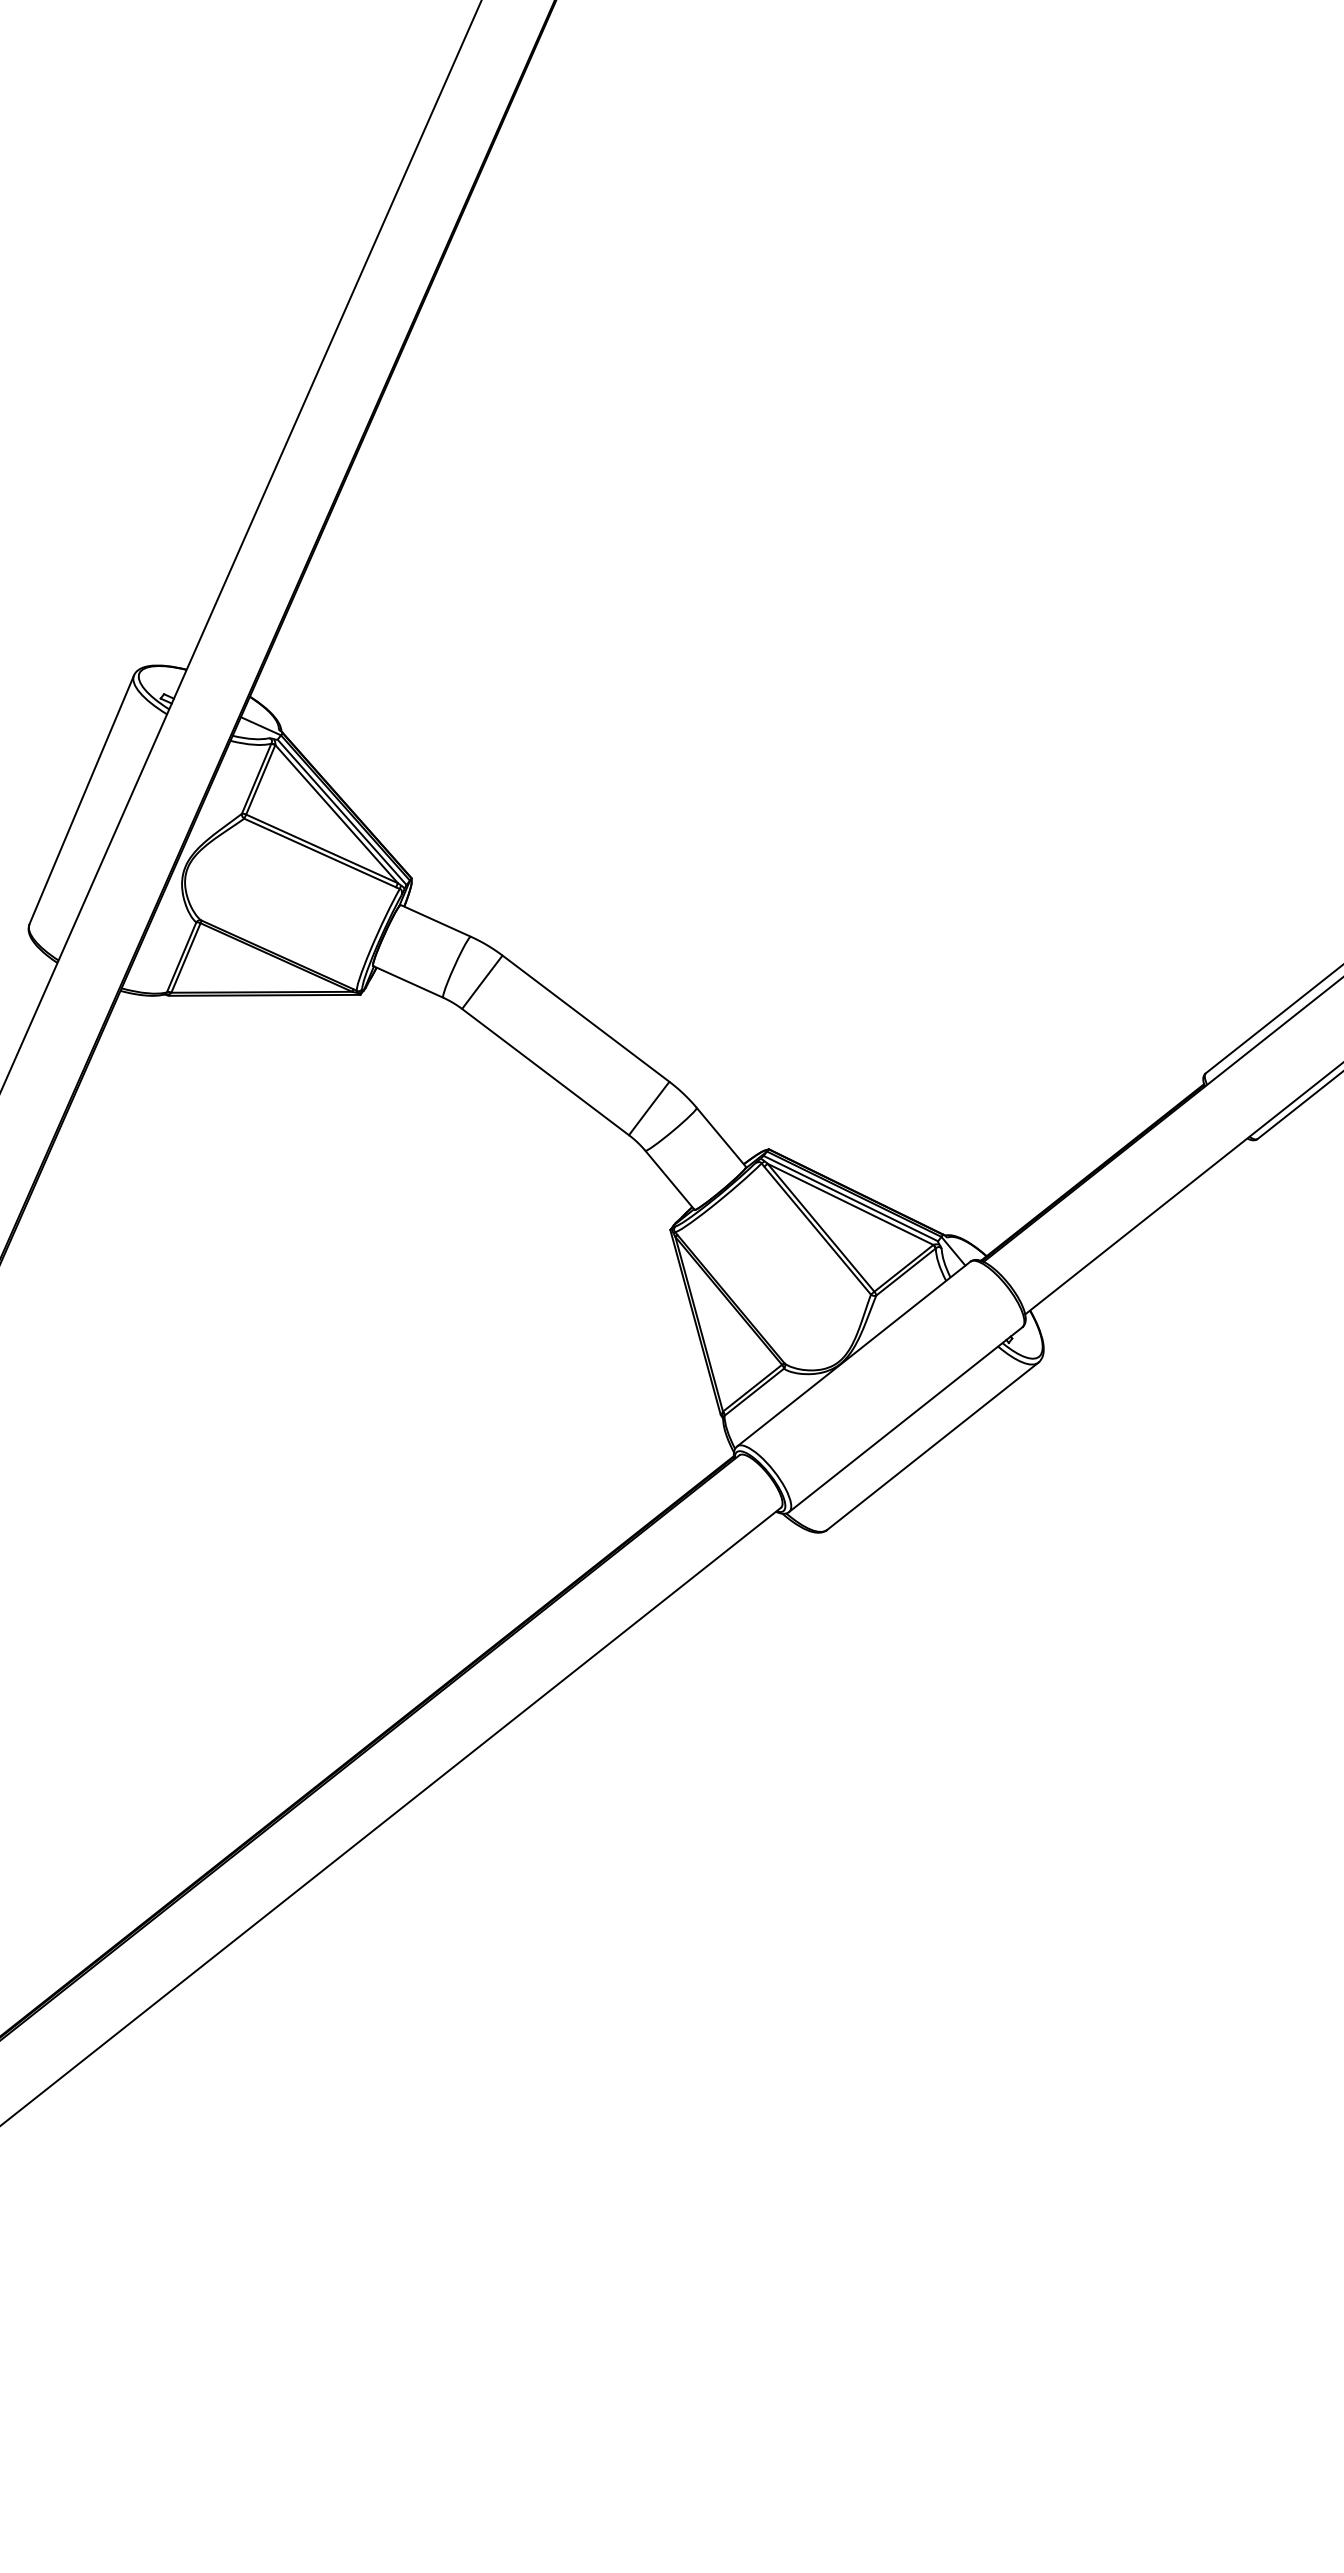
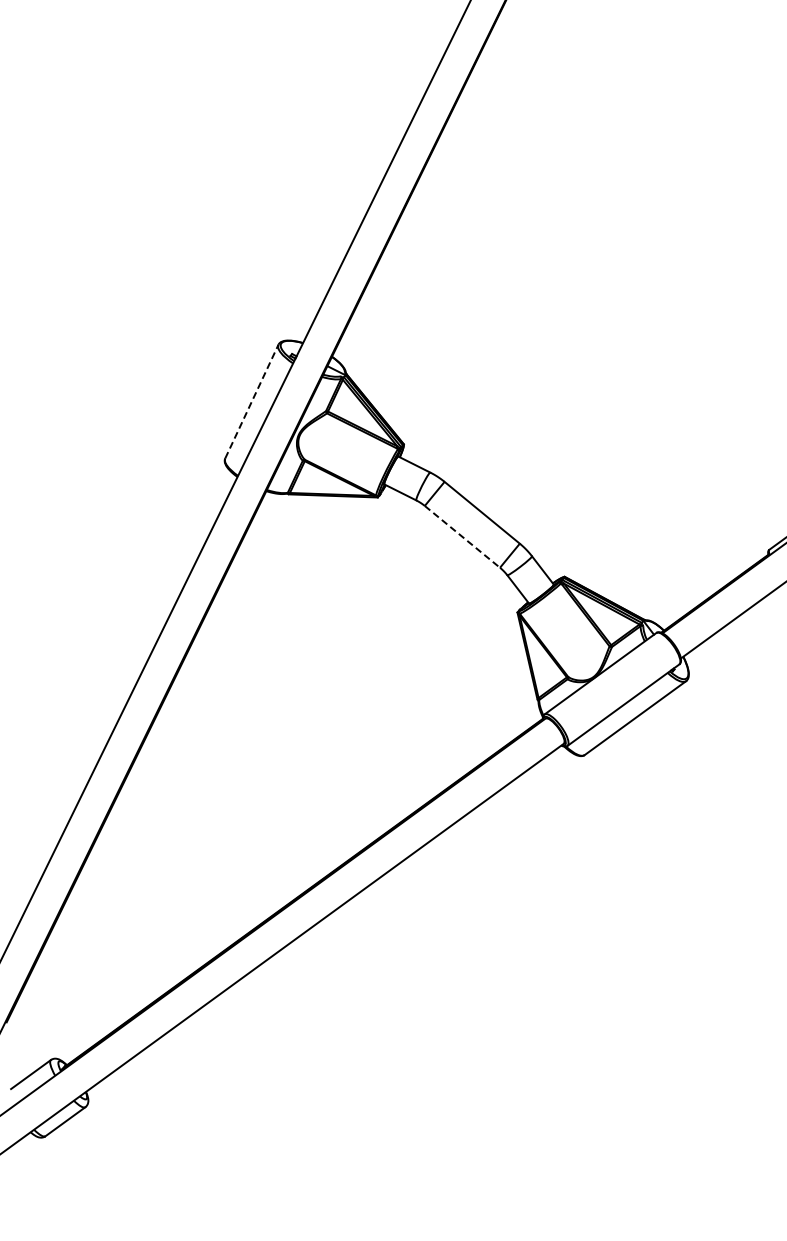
line: (80, 799) -> (251, 401), solid -> dashed
line: (545, 1071) -> (462, 536), solid -> dashed

